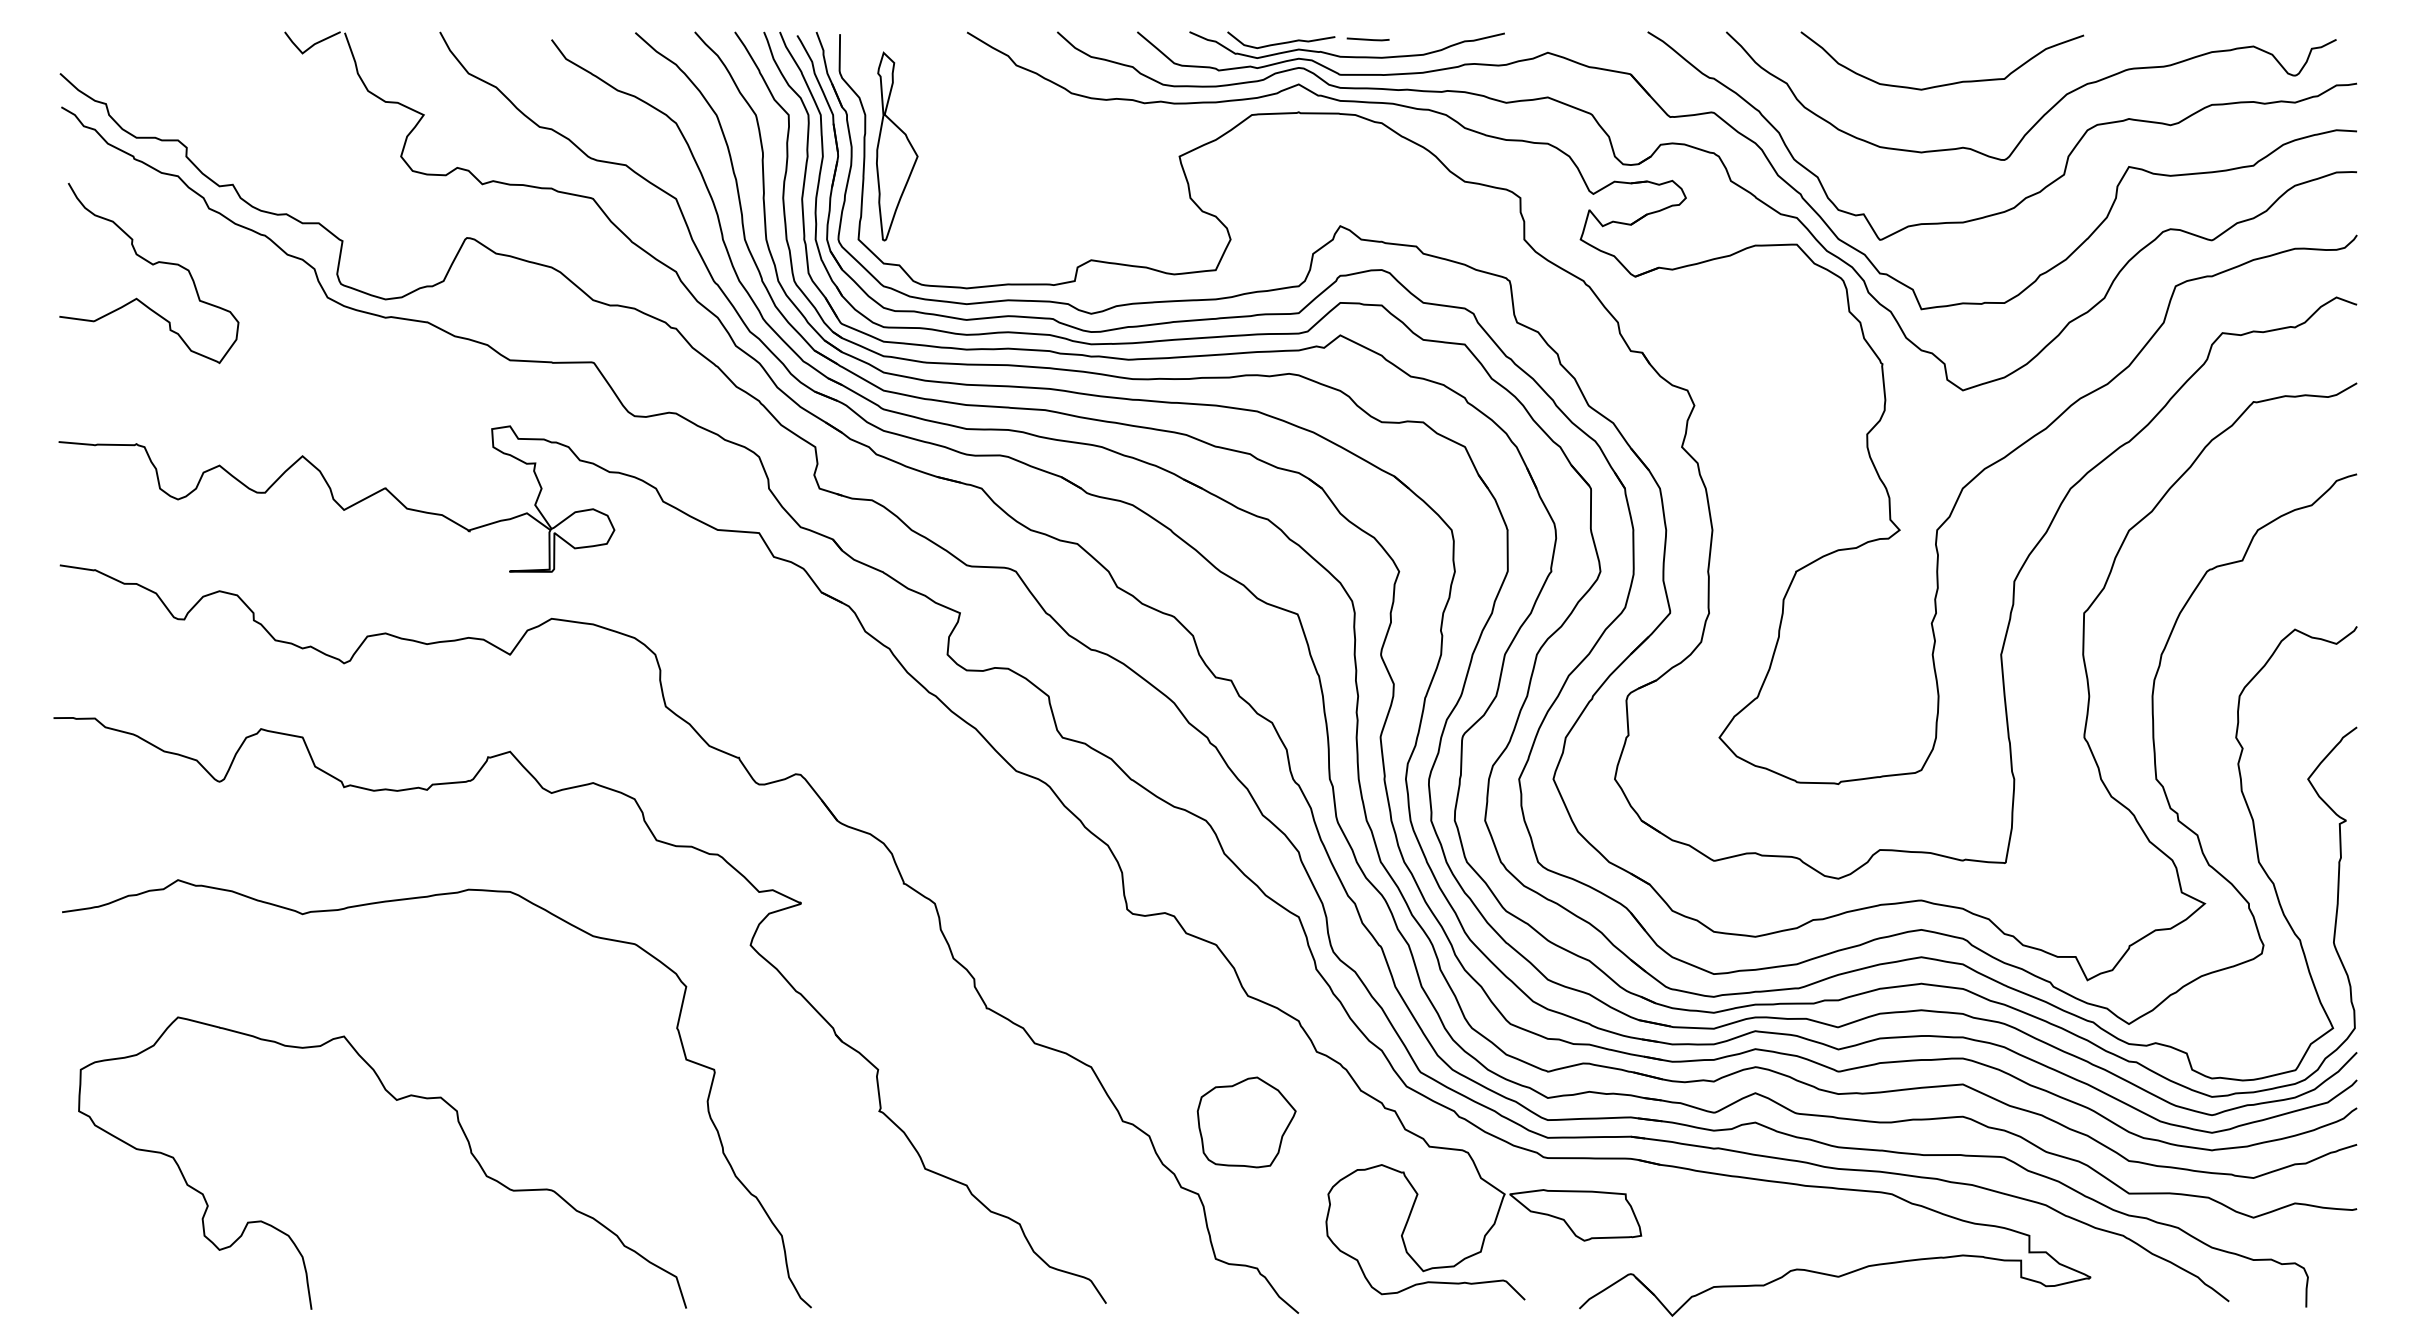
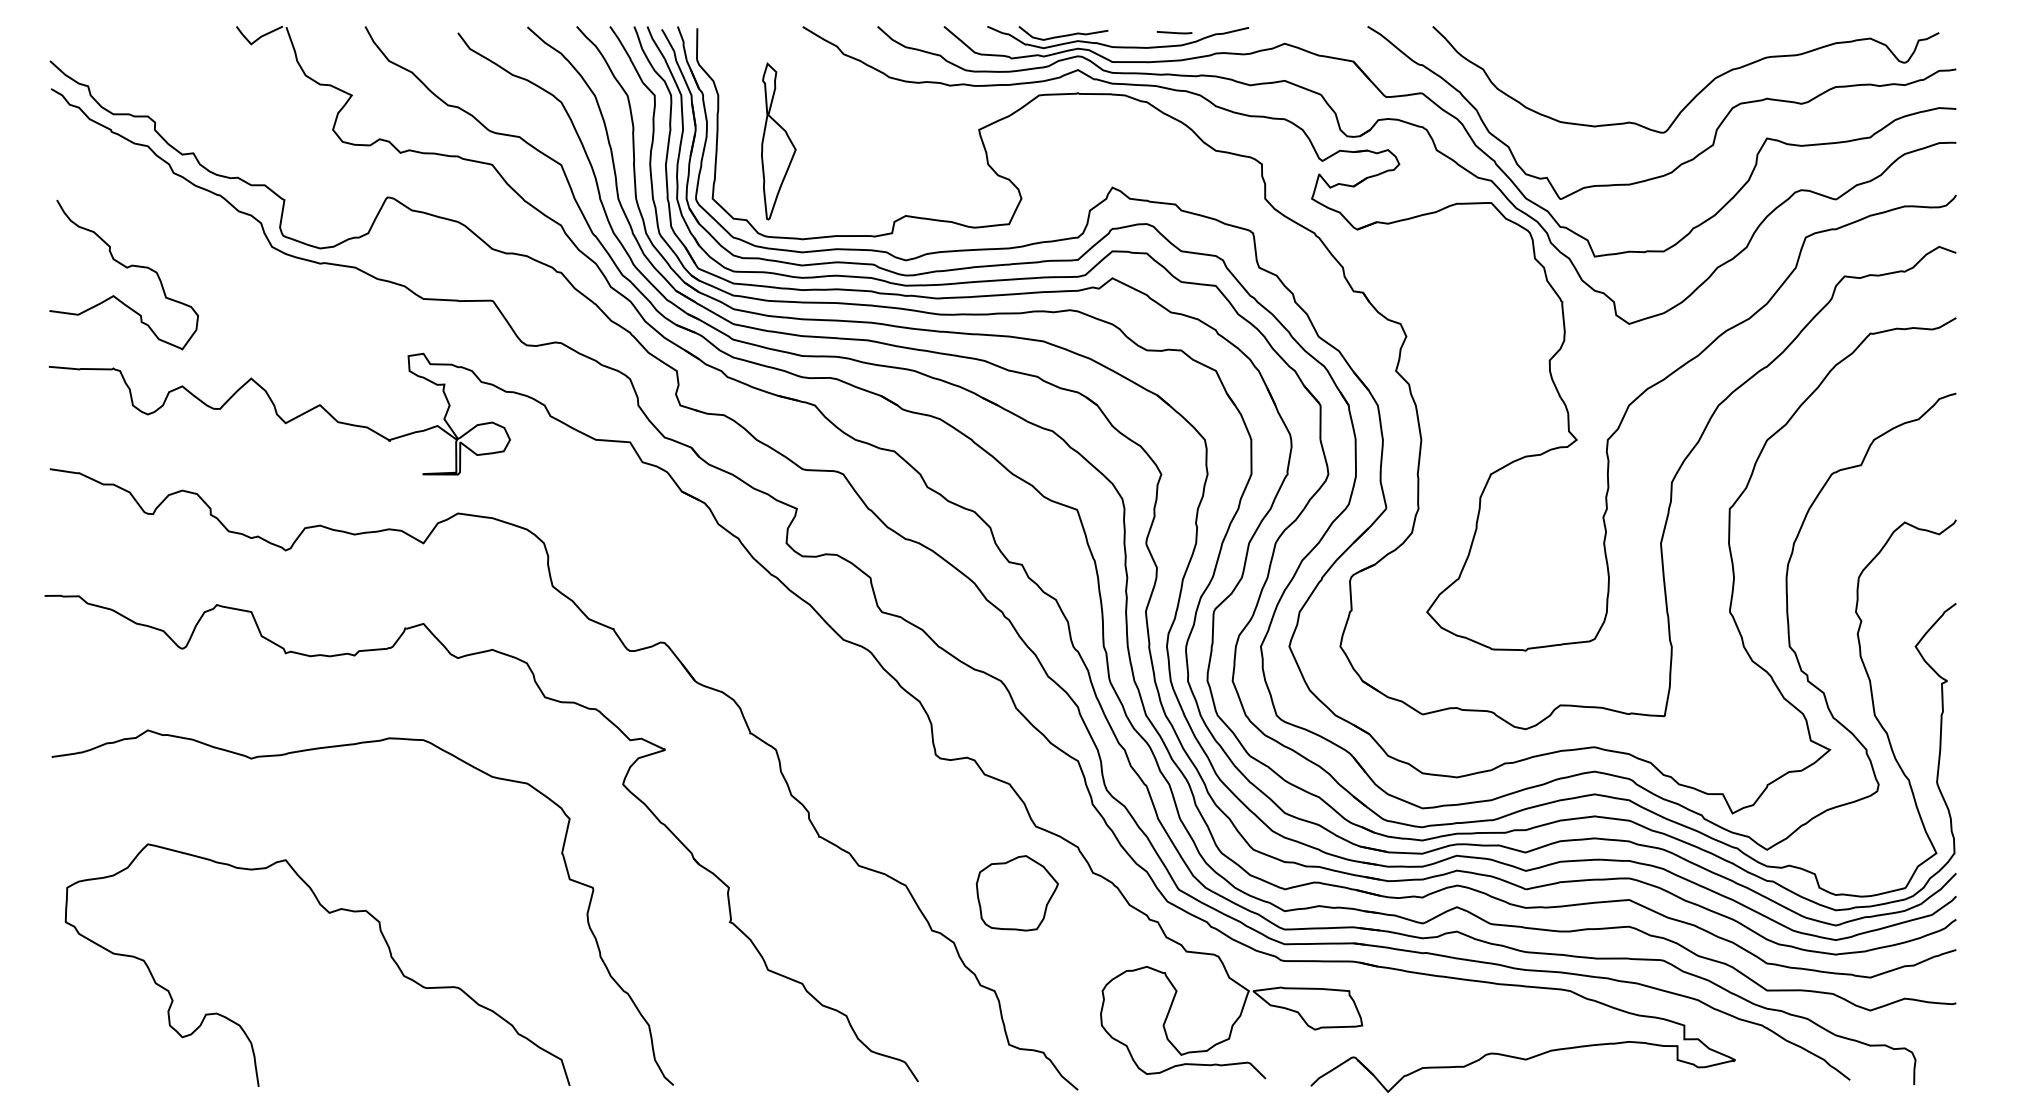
line: (1367, 39) -> (1174, 32), moved
curve: (1947, 83) -> (1616, 69), removed
part: (897, 146) -> (779, 141), moved
curve: (152, 265) -> (126, 268), moved
part: (1246, 1122) -> (1017, 893), moved

